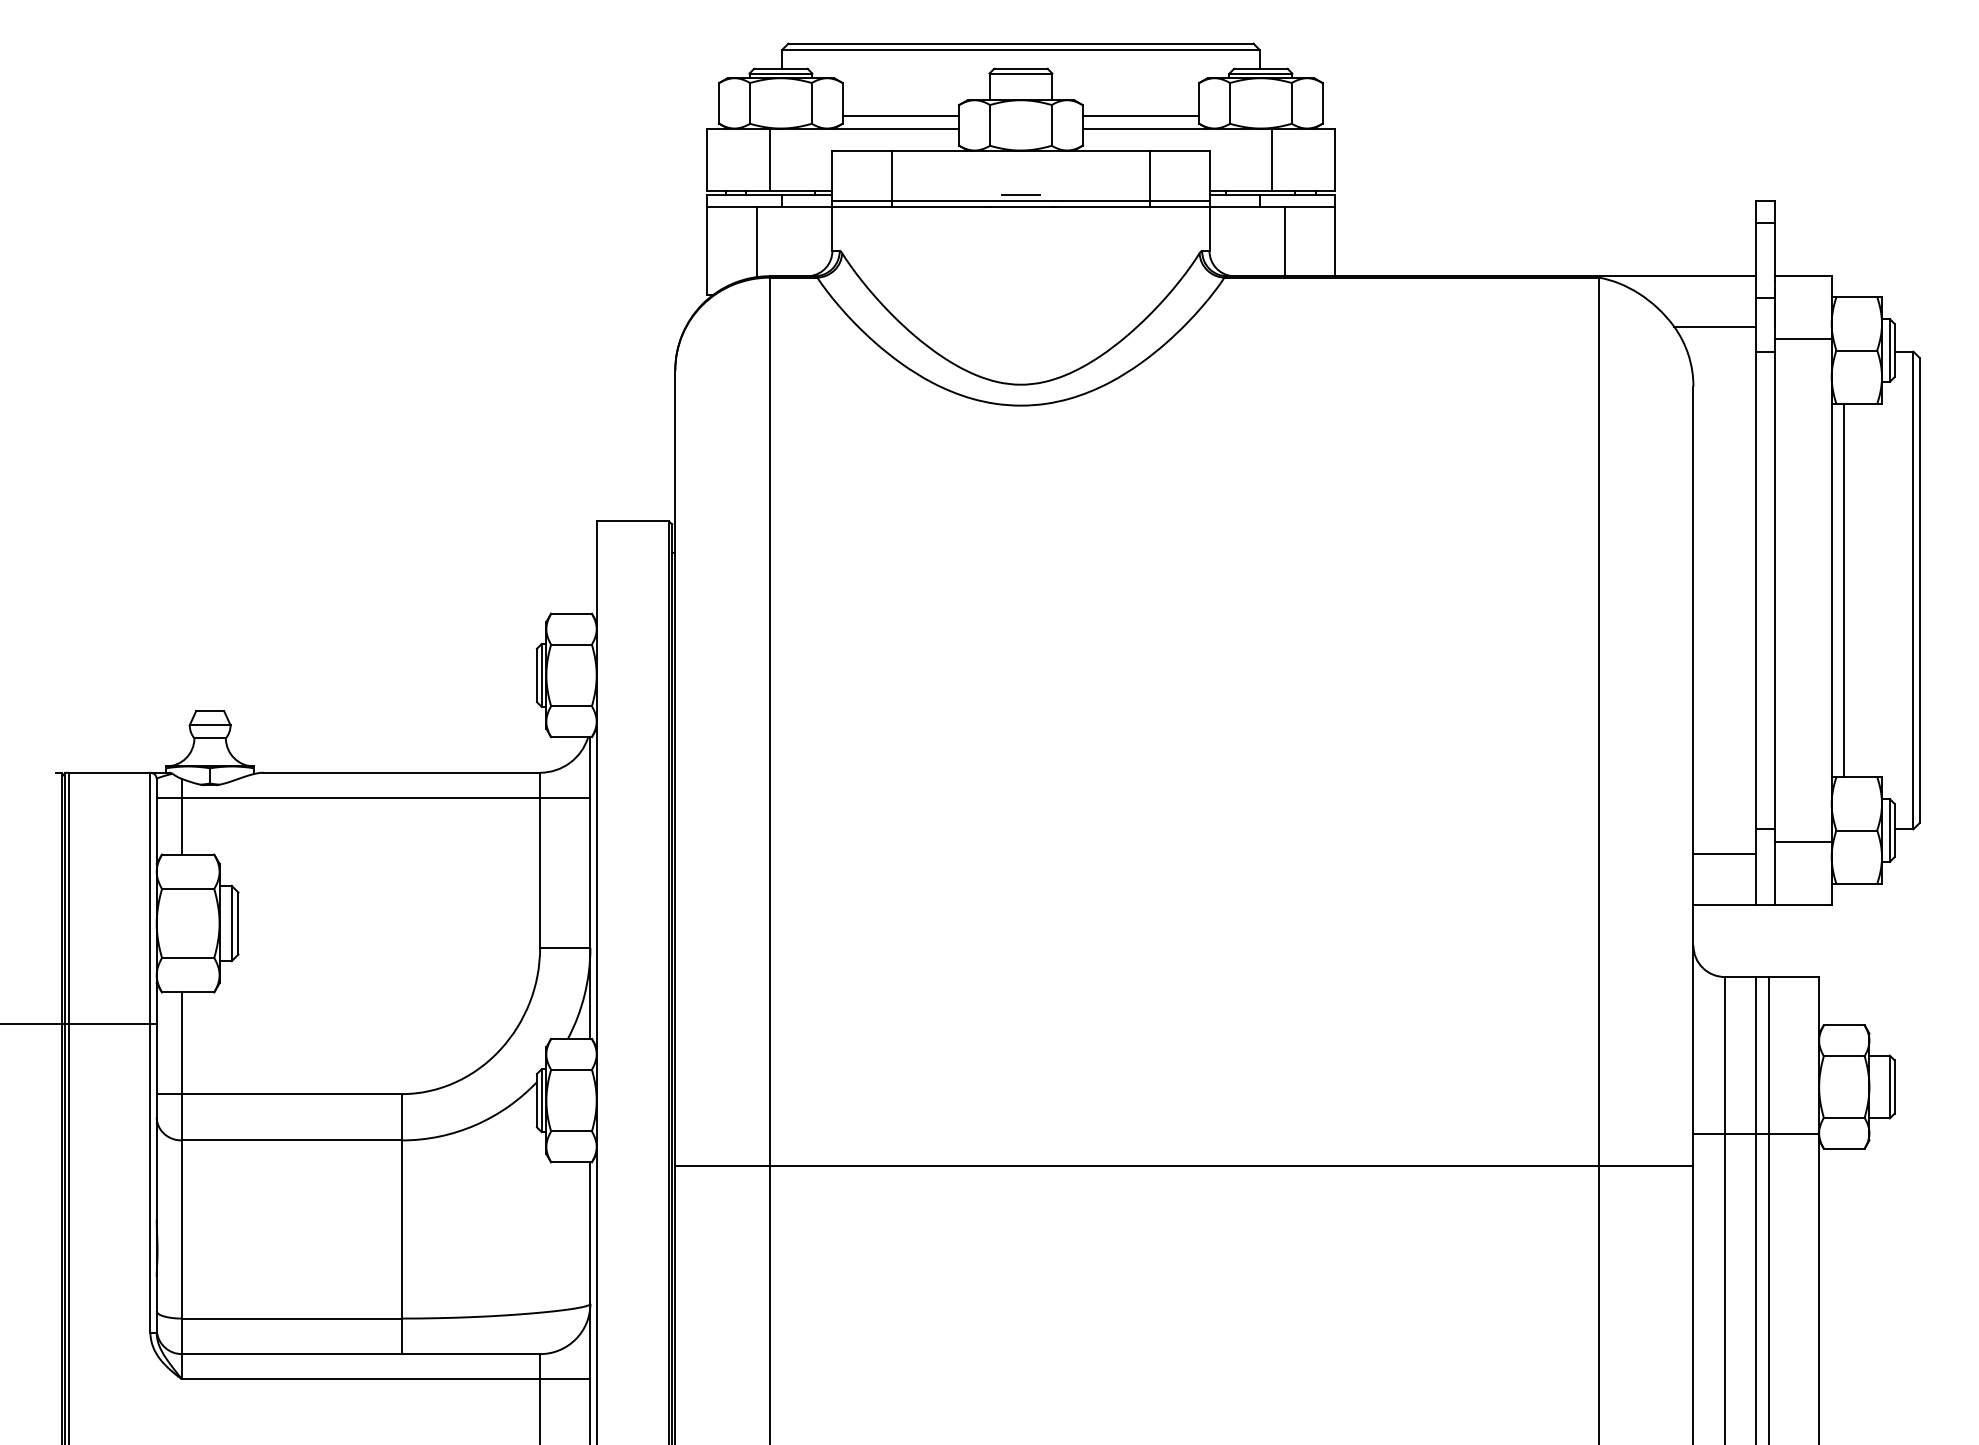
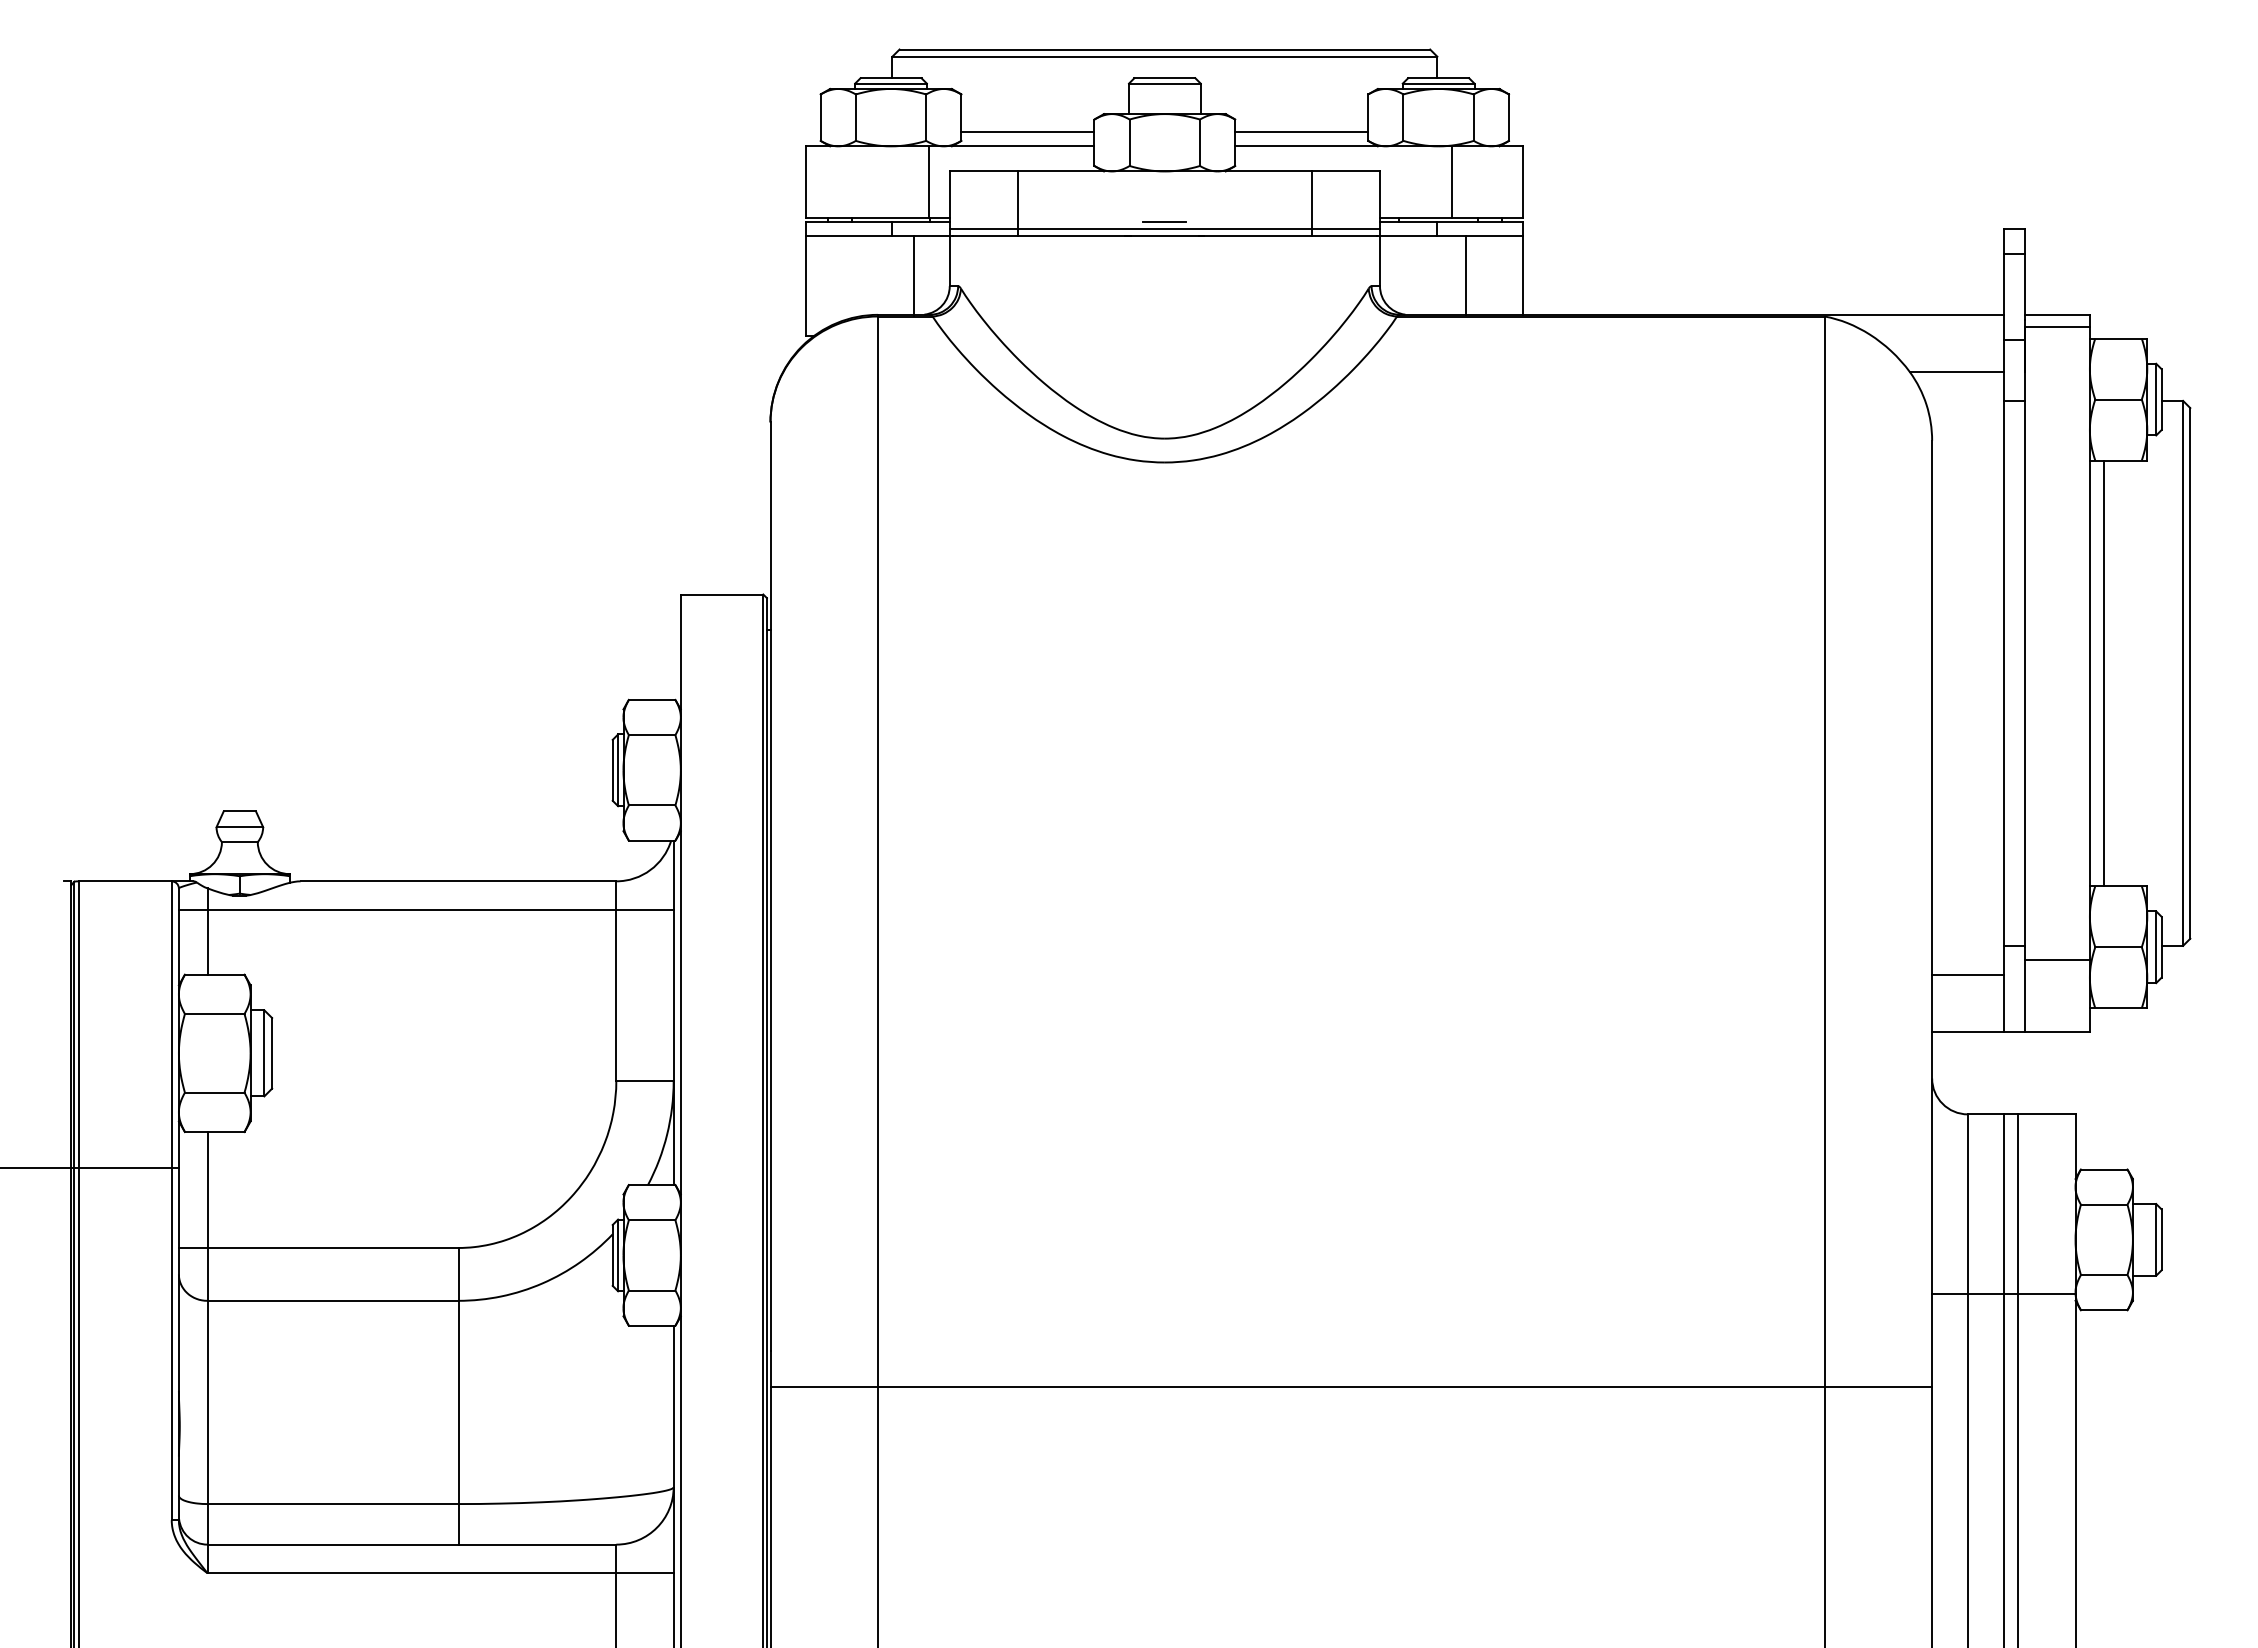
line: (769, 160) -> (929, 182), moved
line: (756, 241) -> (913, 275), moved
line: (1803, 339) -> (2057, 326), moved
line: (1184, 1166) -> (1351, 1387), moved

